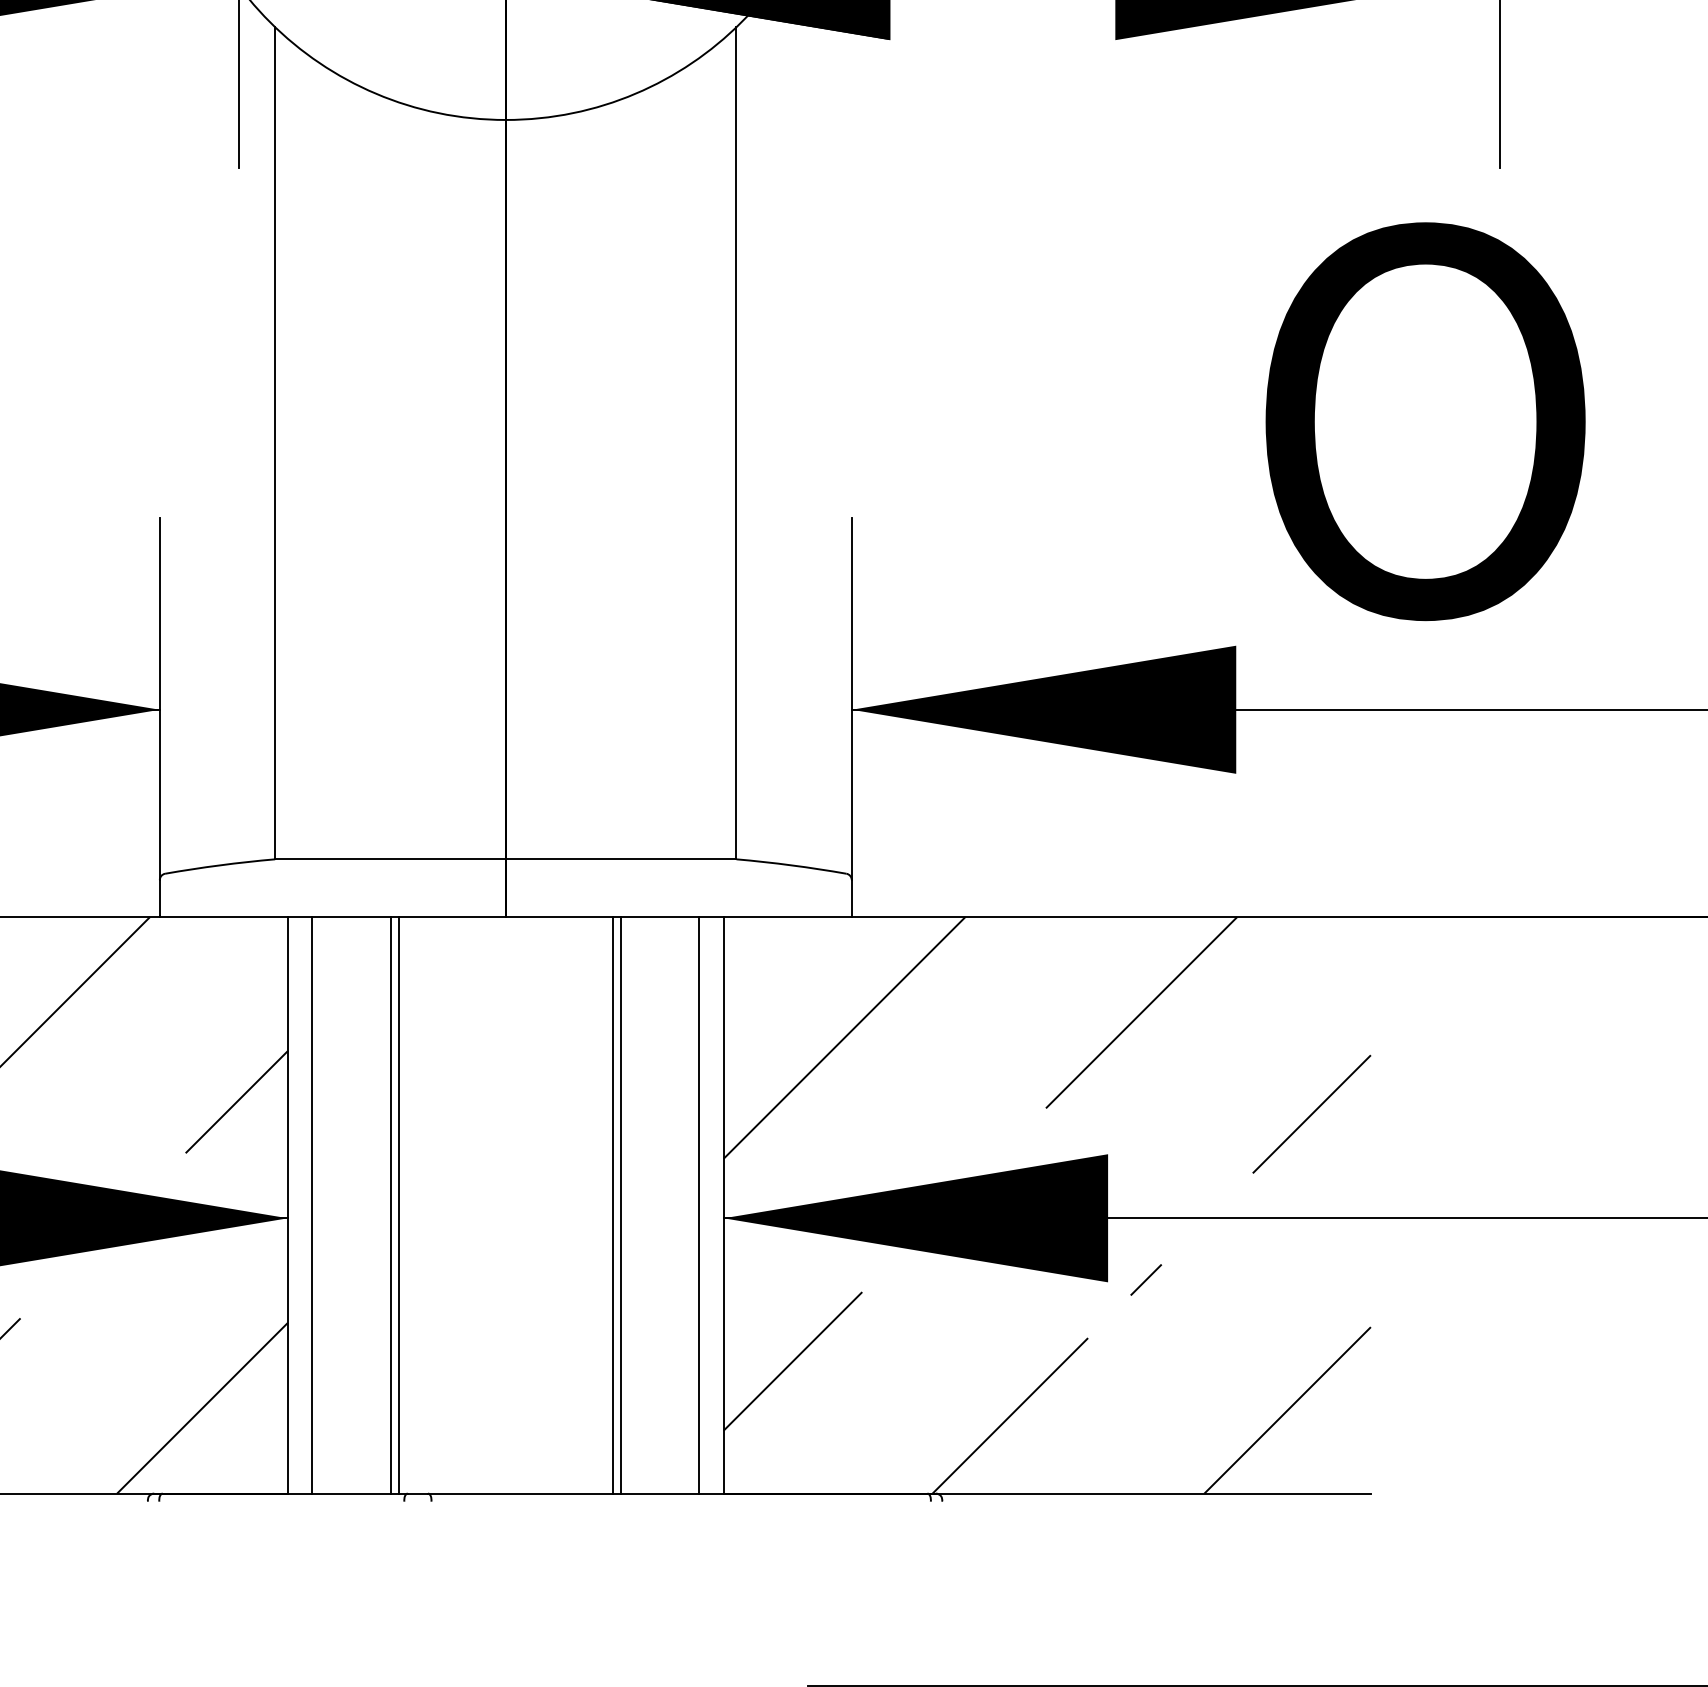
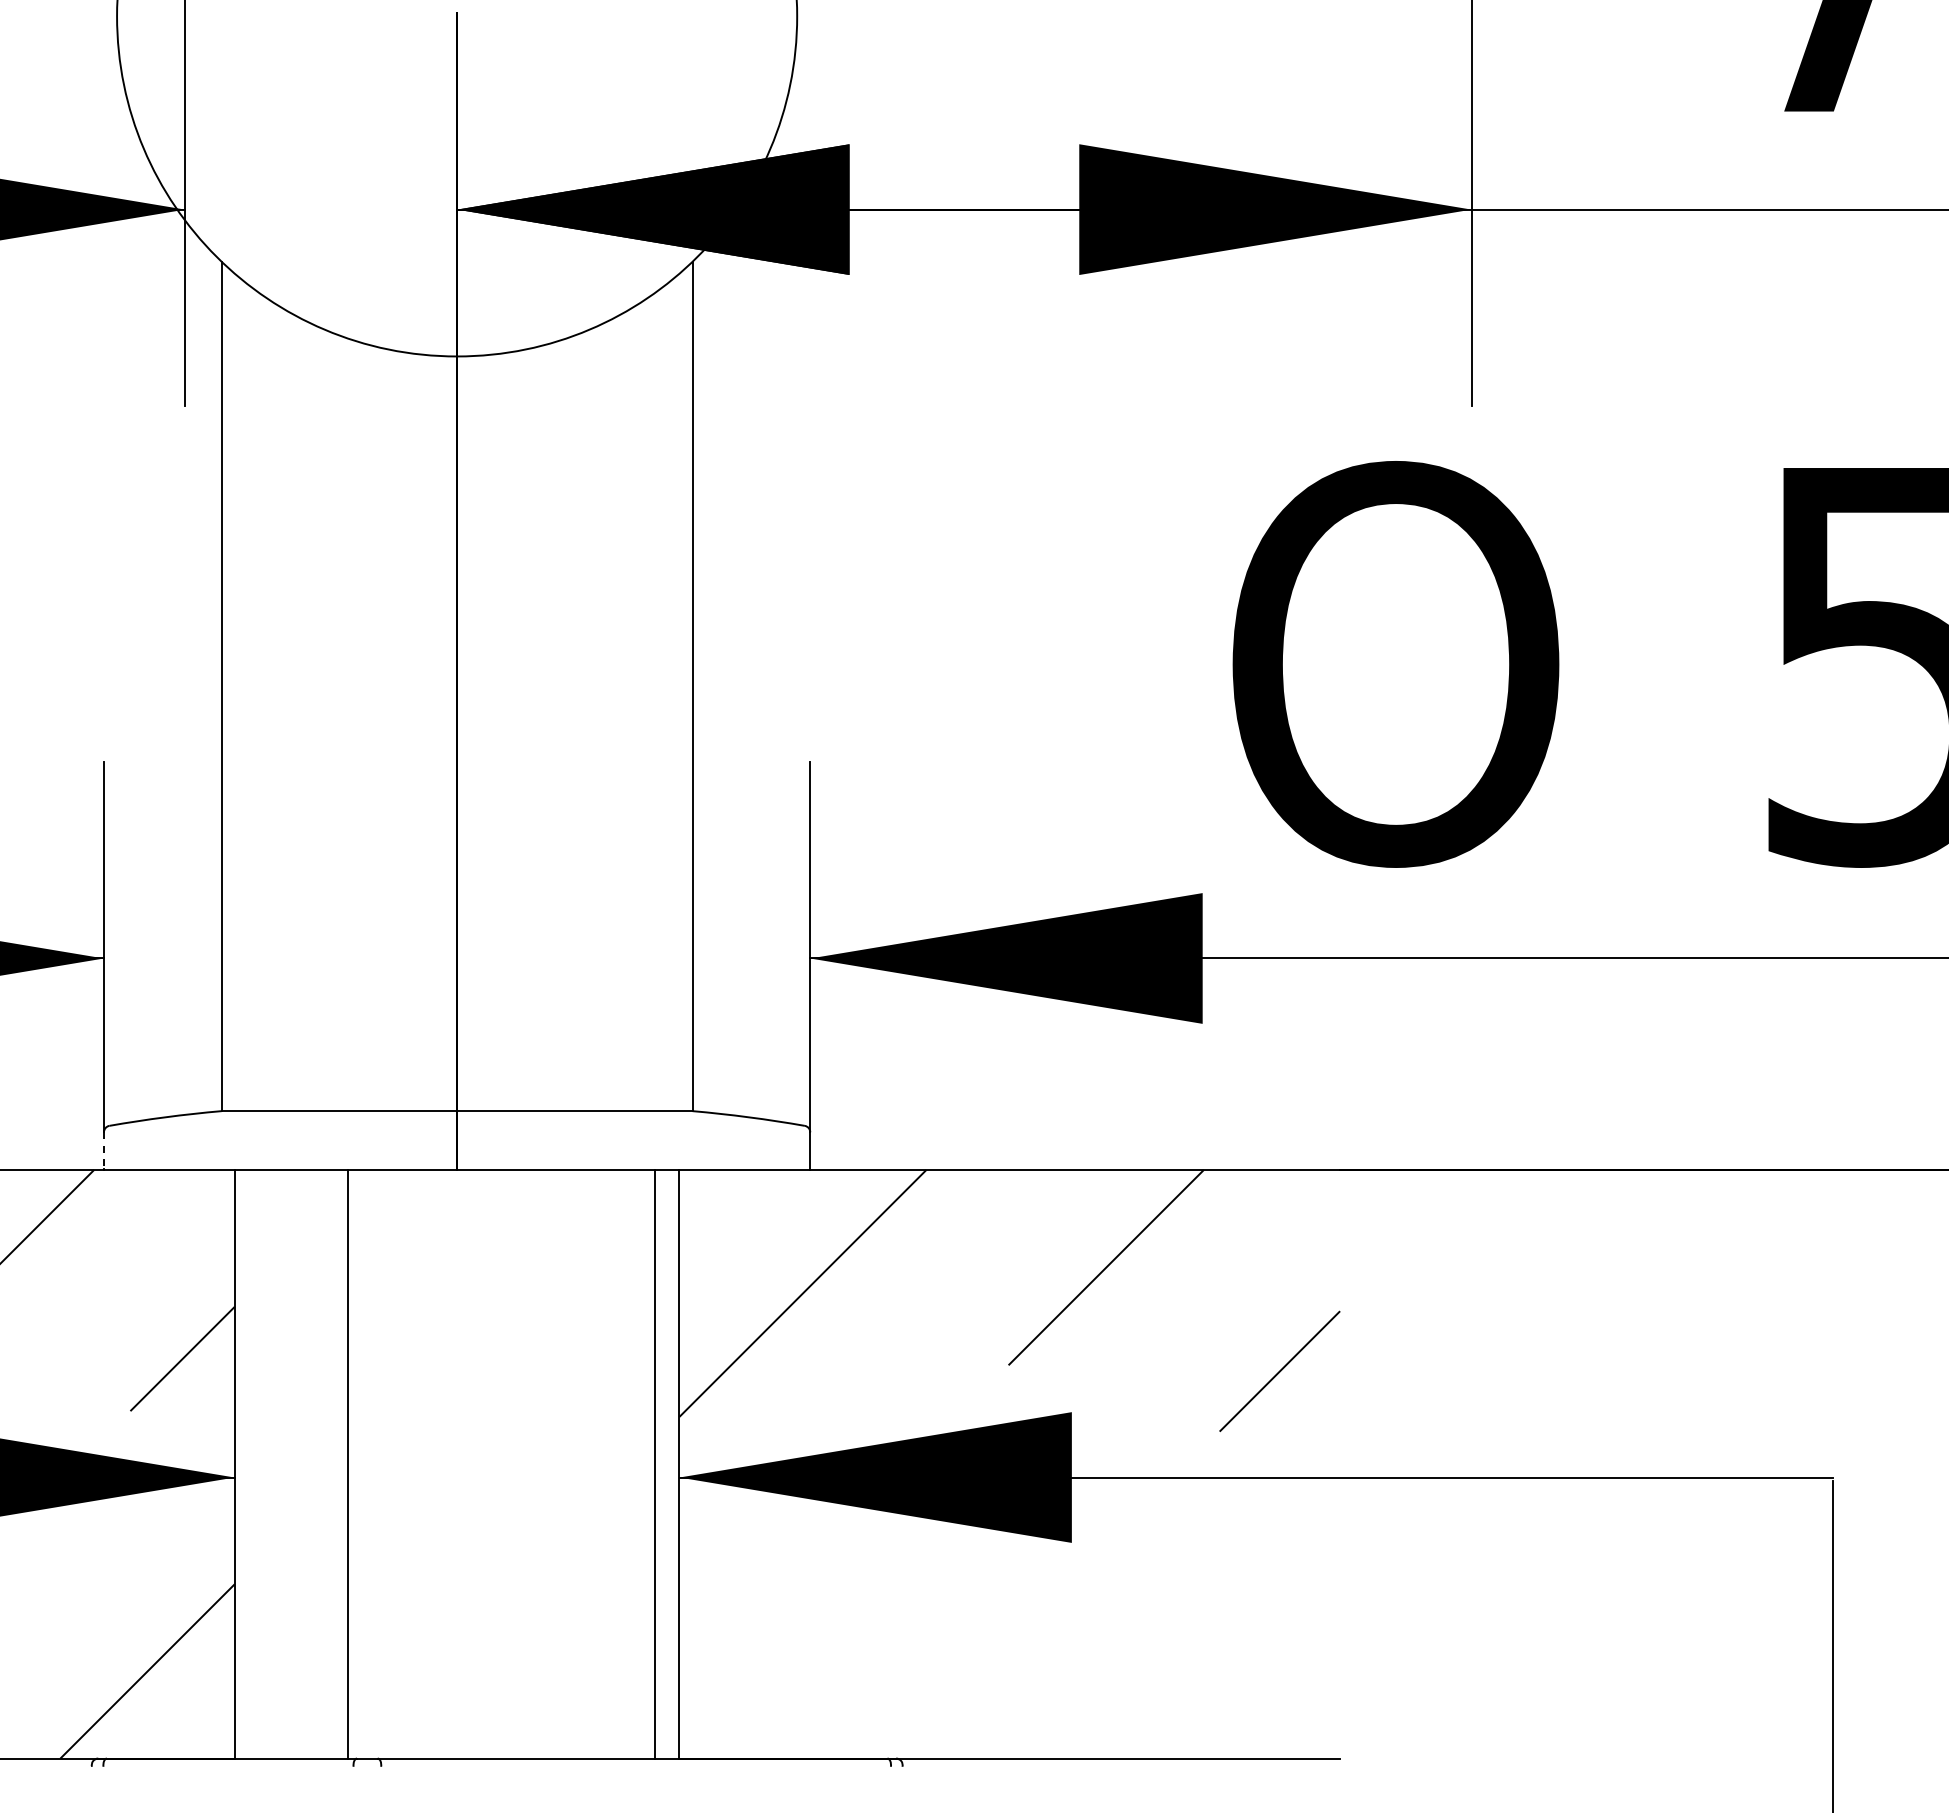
line: (159, 898) -> (103, 1151), solid -> dashed
line: (312, 1204) -> (259, 1463), removed
line: (390, 1204) -> (339, 1463), removed
line: (612, 1204) -> (566, 1463), removed
line: (620, 1204) -> (574, 1463), removed
hatch: (1046, 1378) -> (1009, 1641), removed

